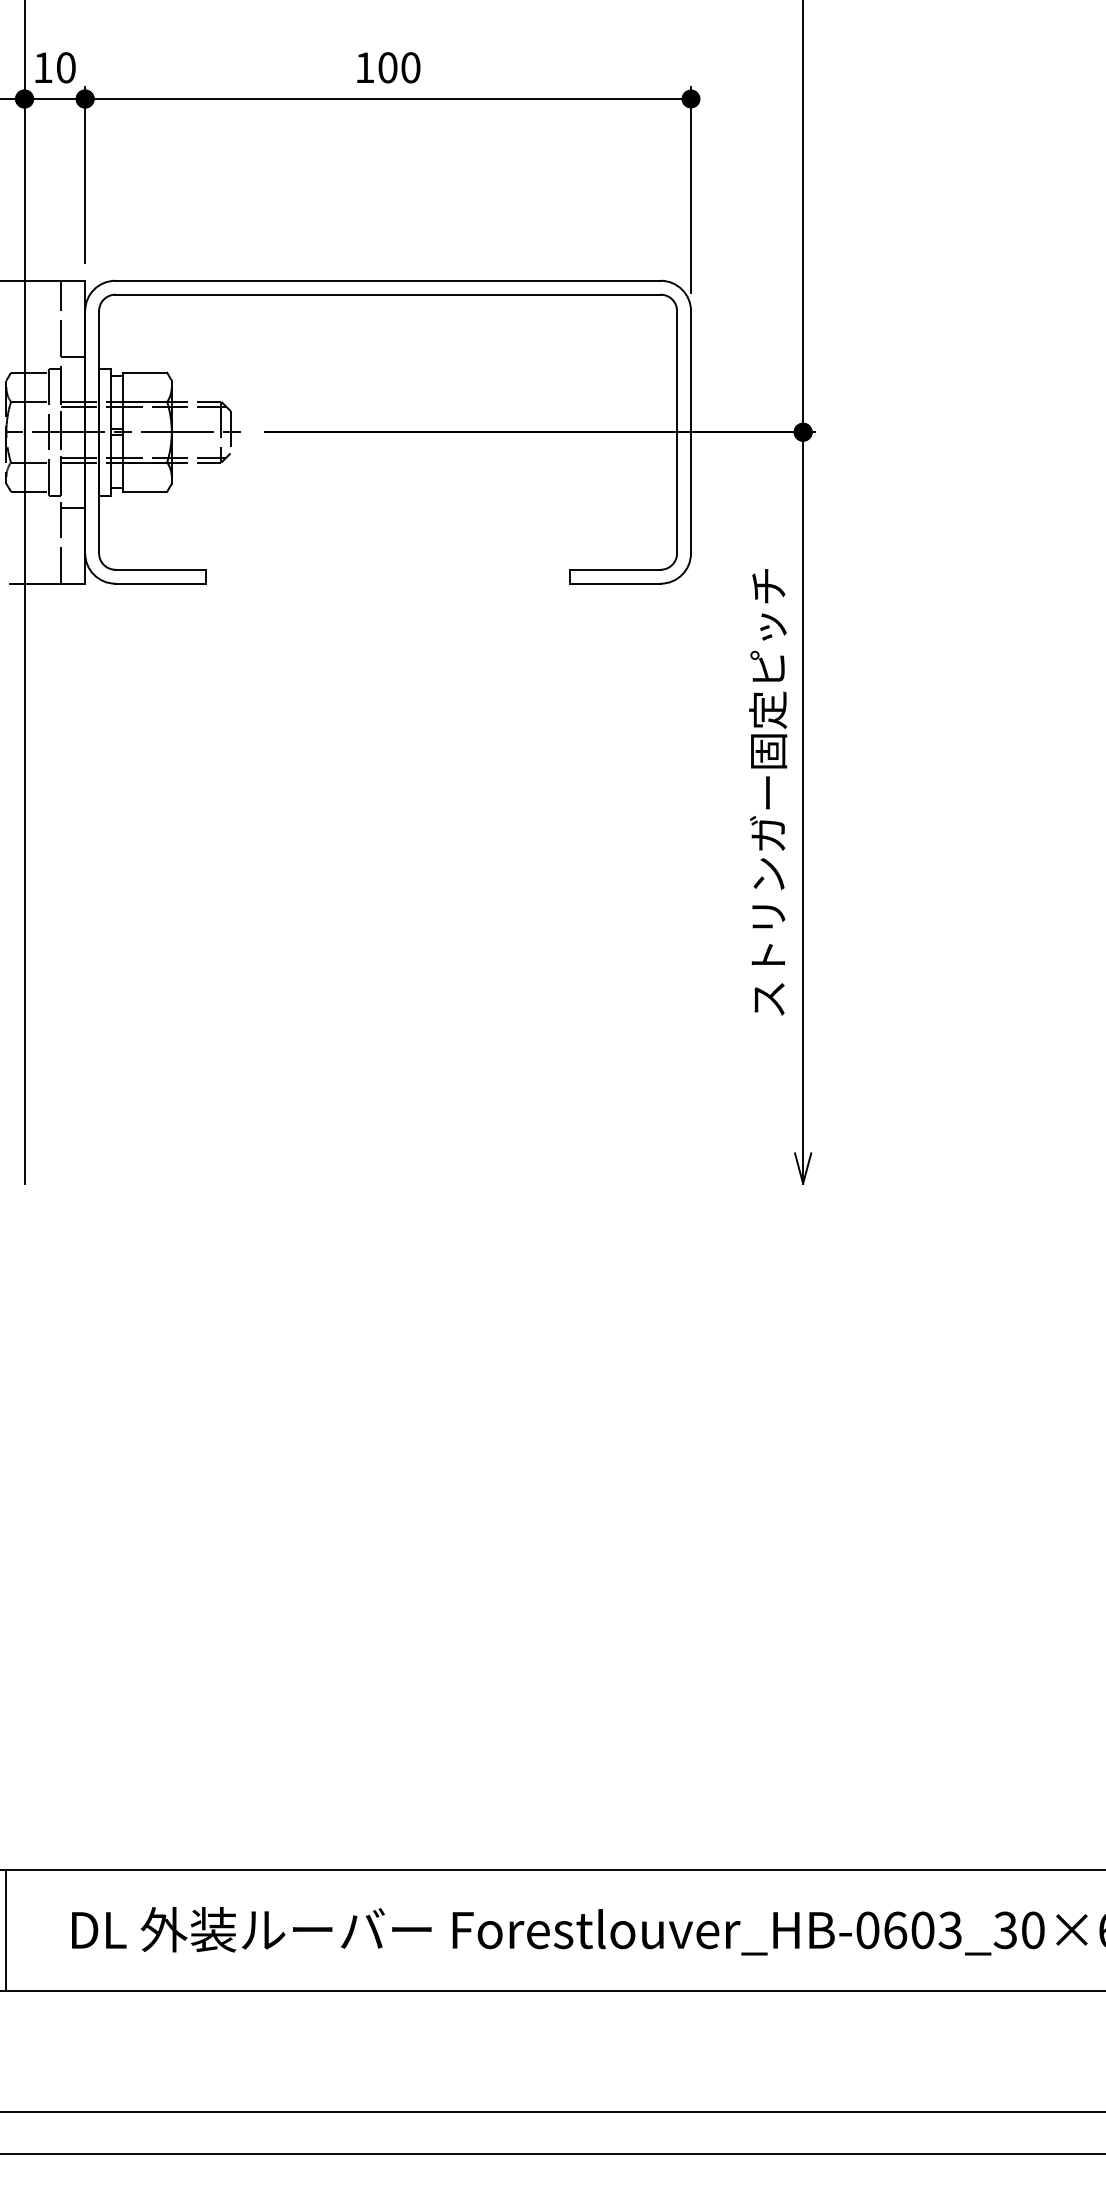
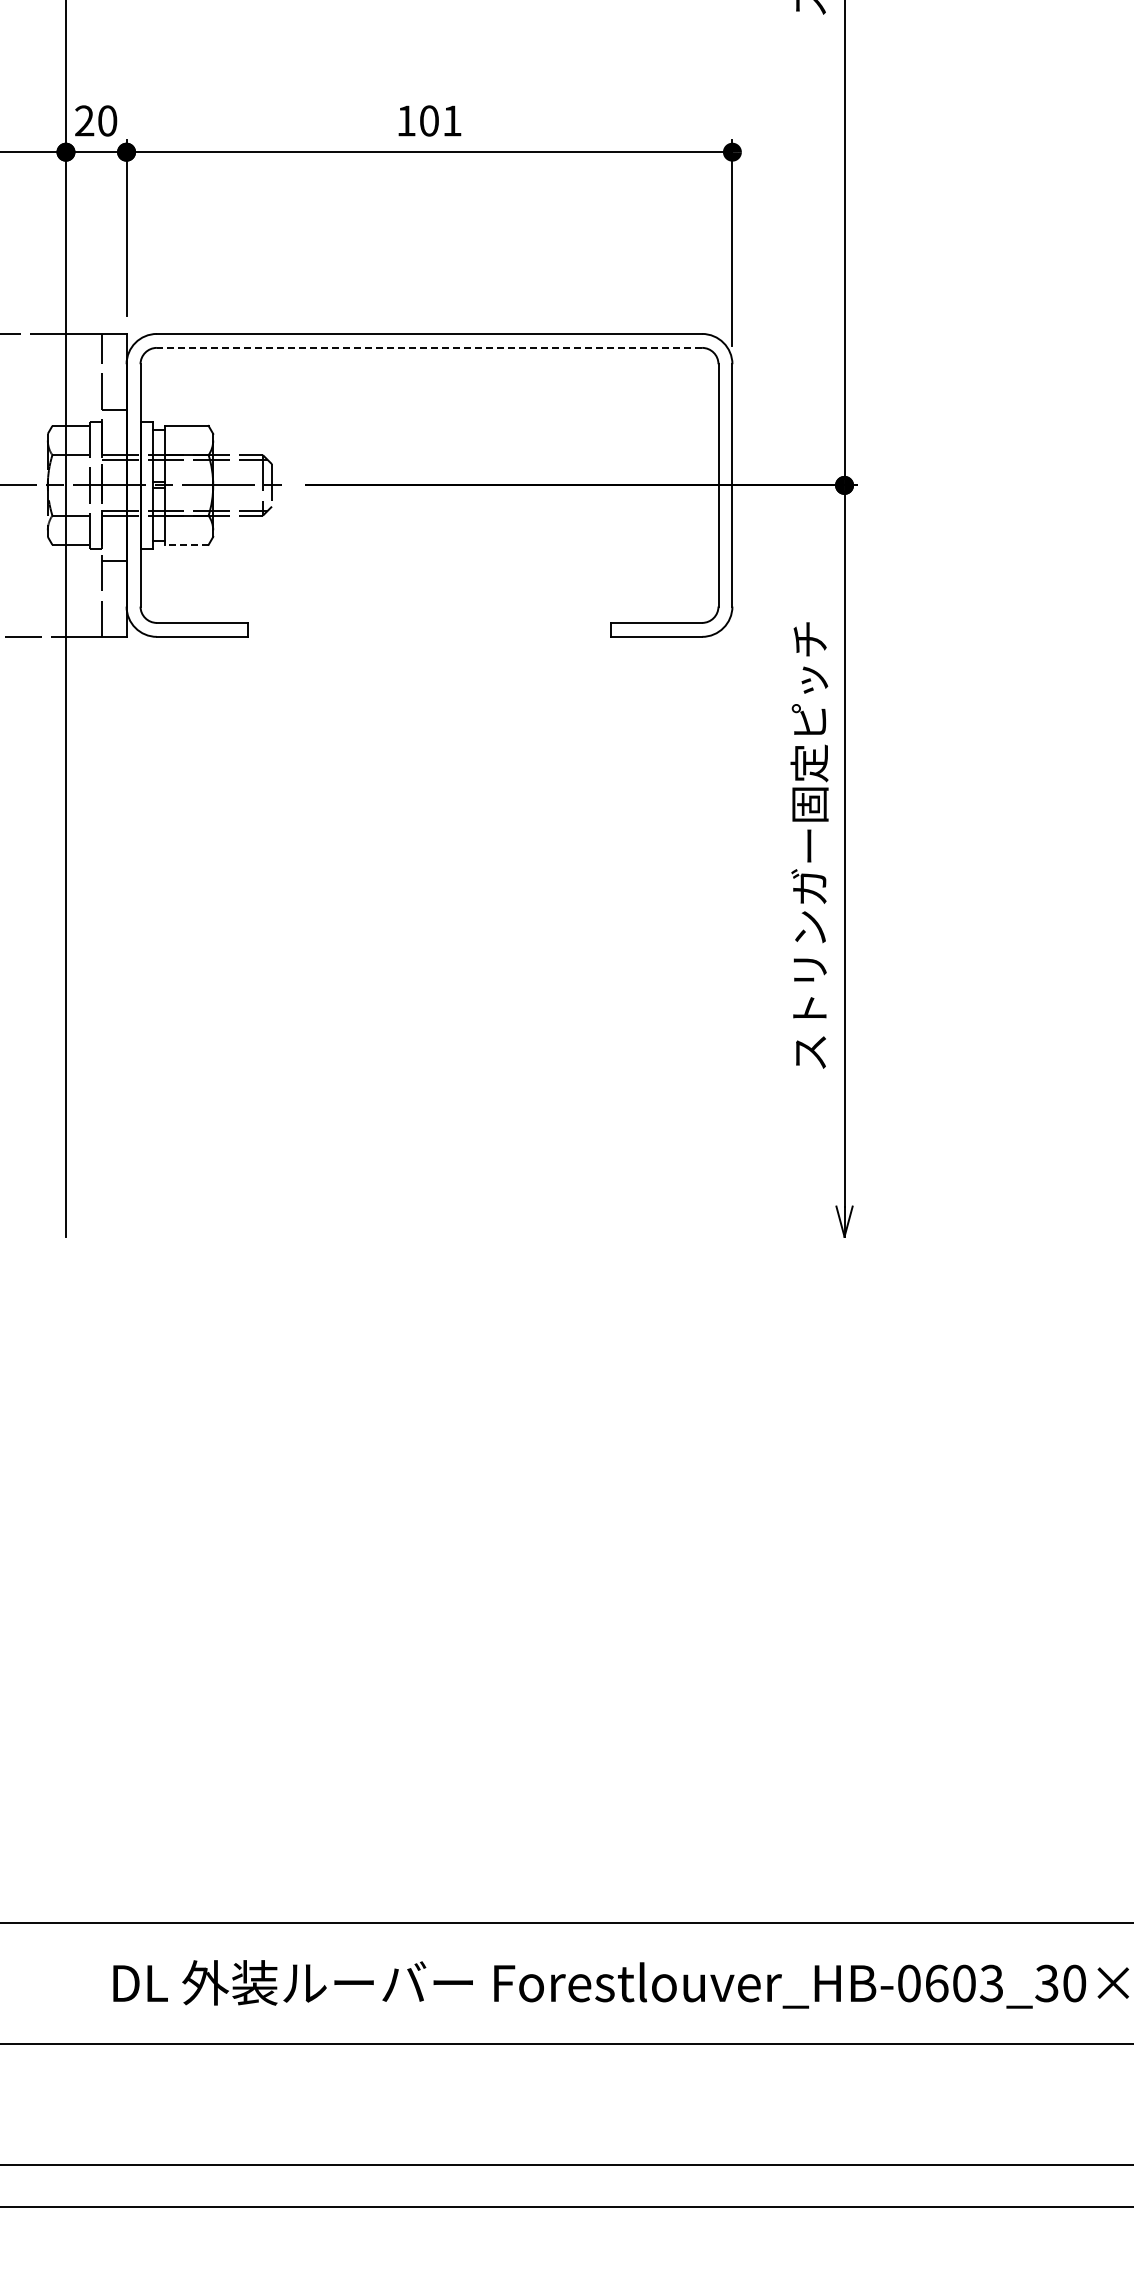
text: (43, 67) -> (84, 120), 10 -> 20
text: (411, 67) -> (452, 120), 100 -> 101
line: (388, 294) -> (429, 347), solid -> dashed
line: (145, 491) -> (186, 544), solid -> dashed
line: (6, 1930) -> (47, 1983), removed

